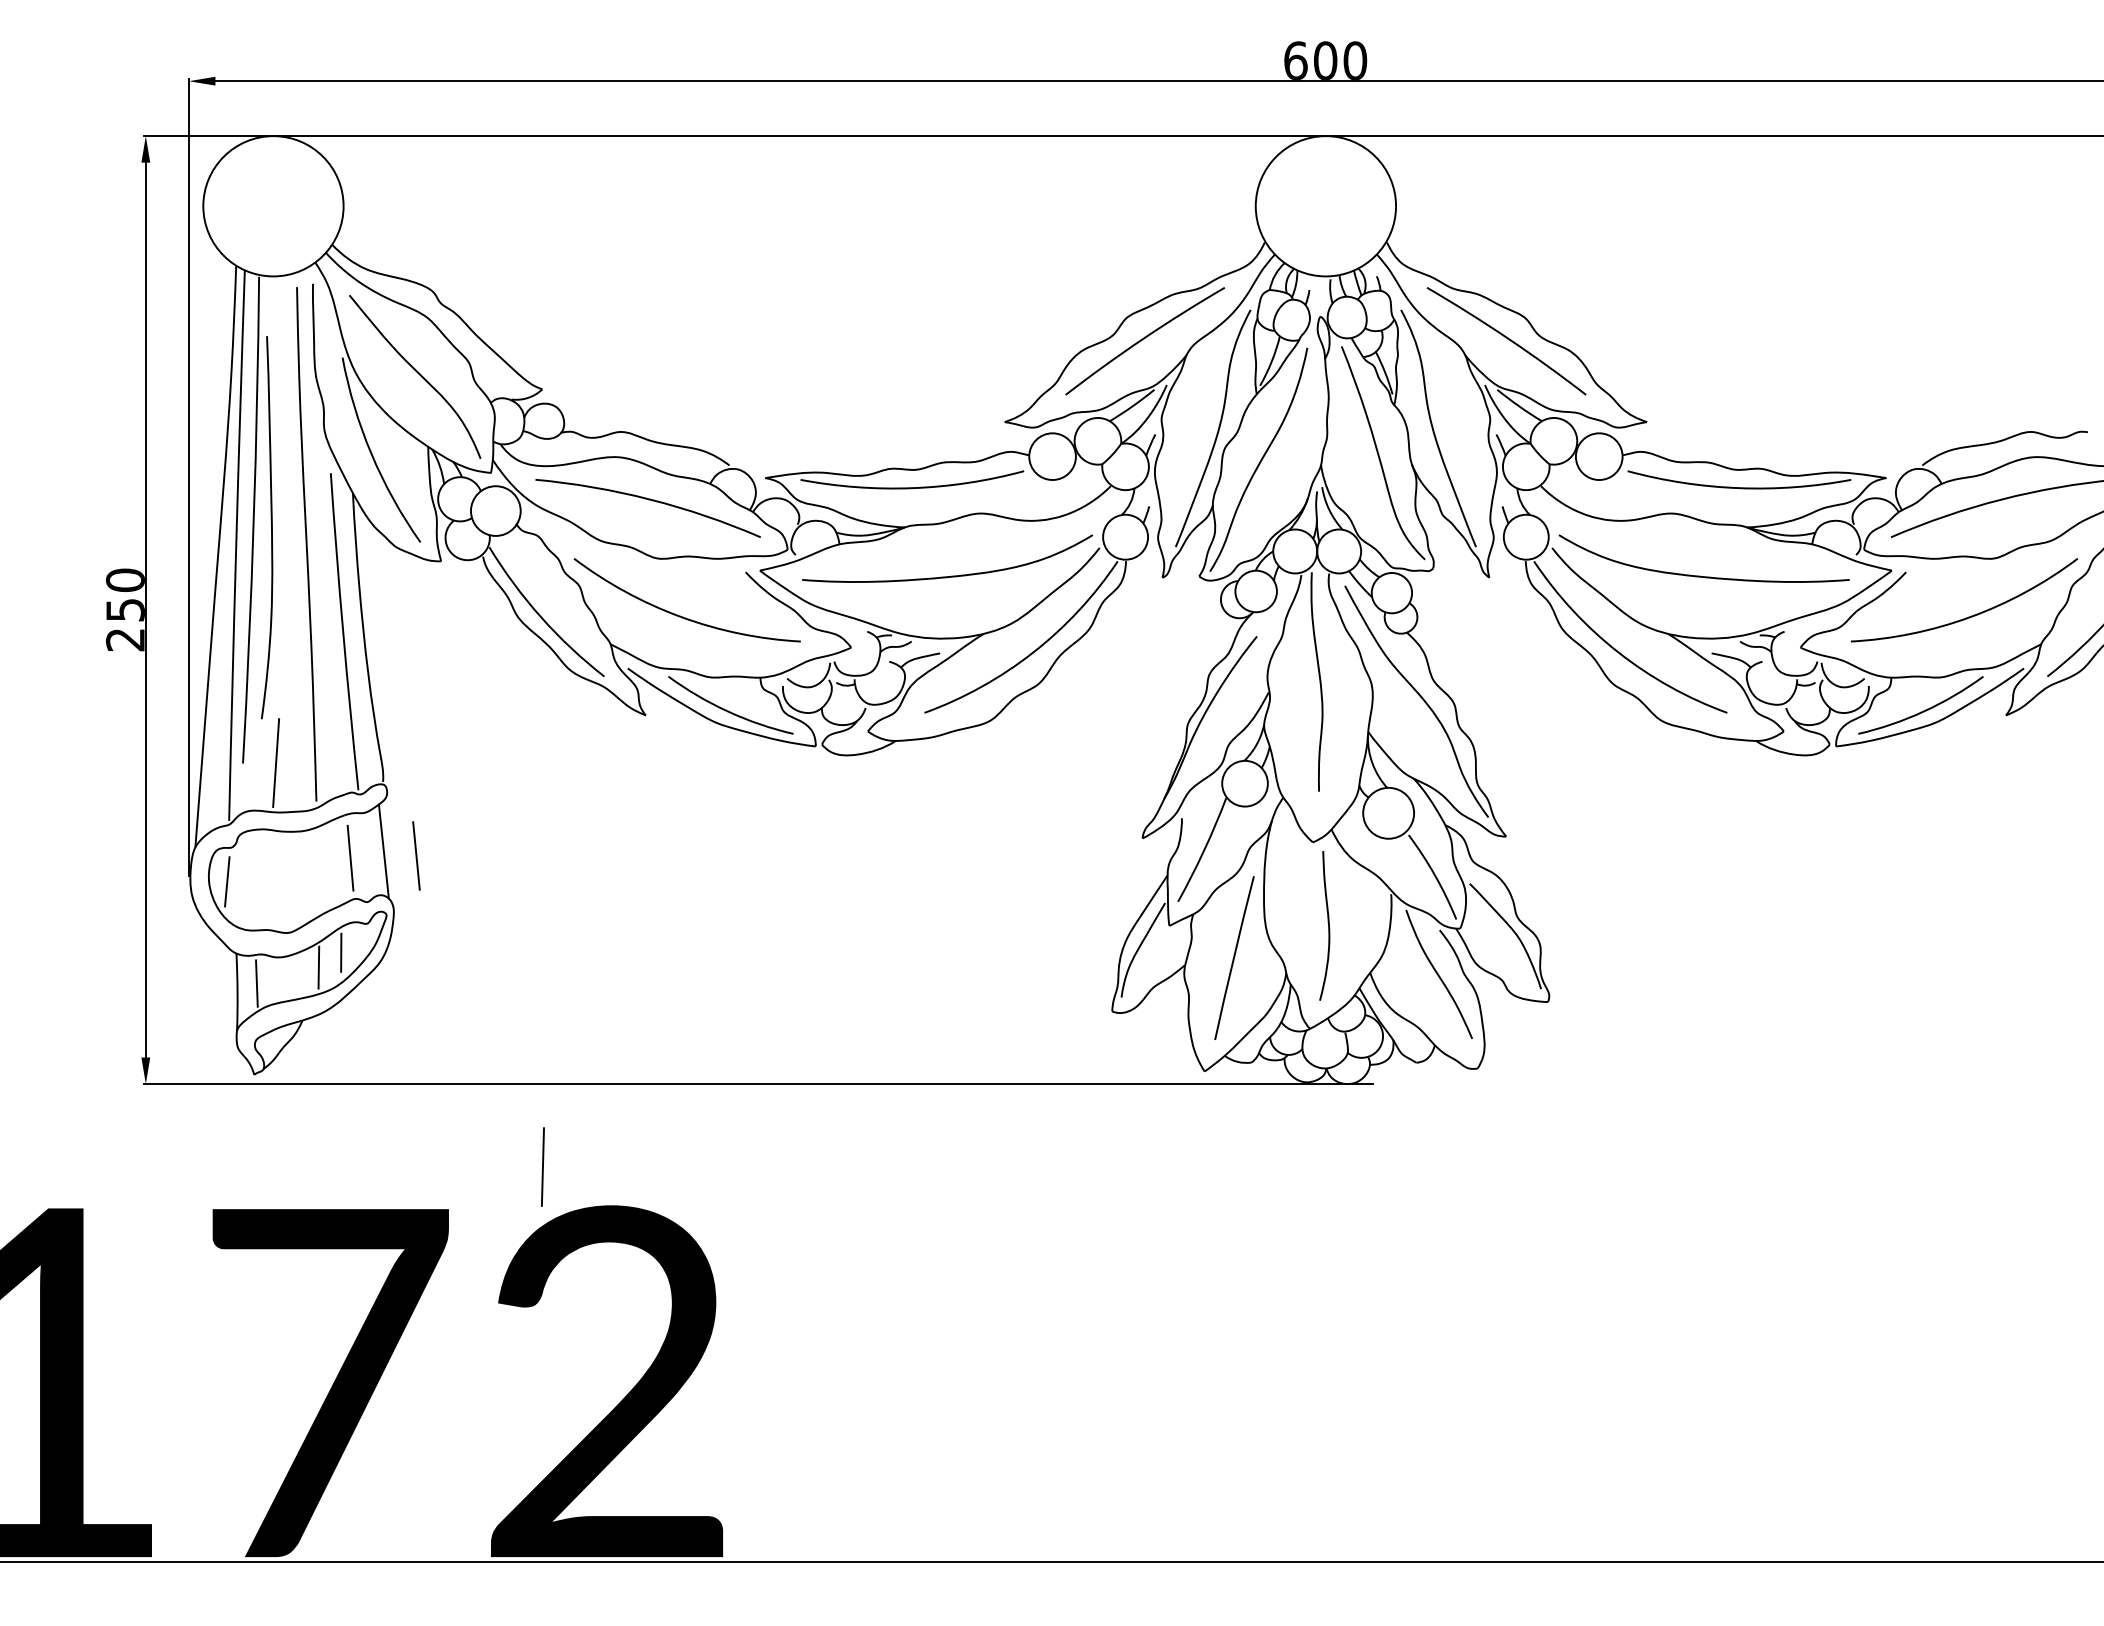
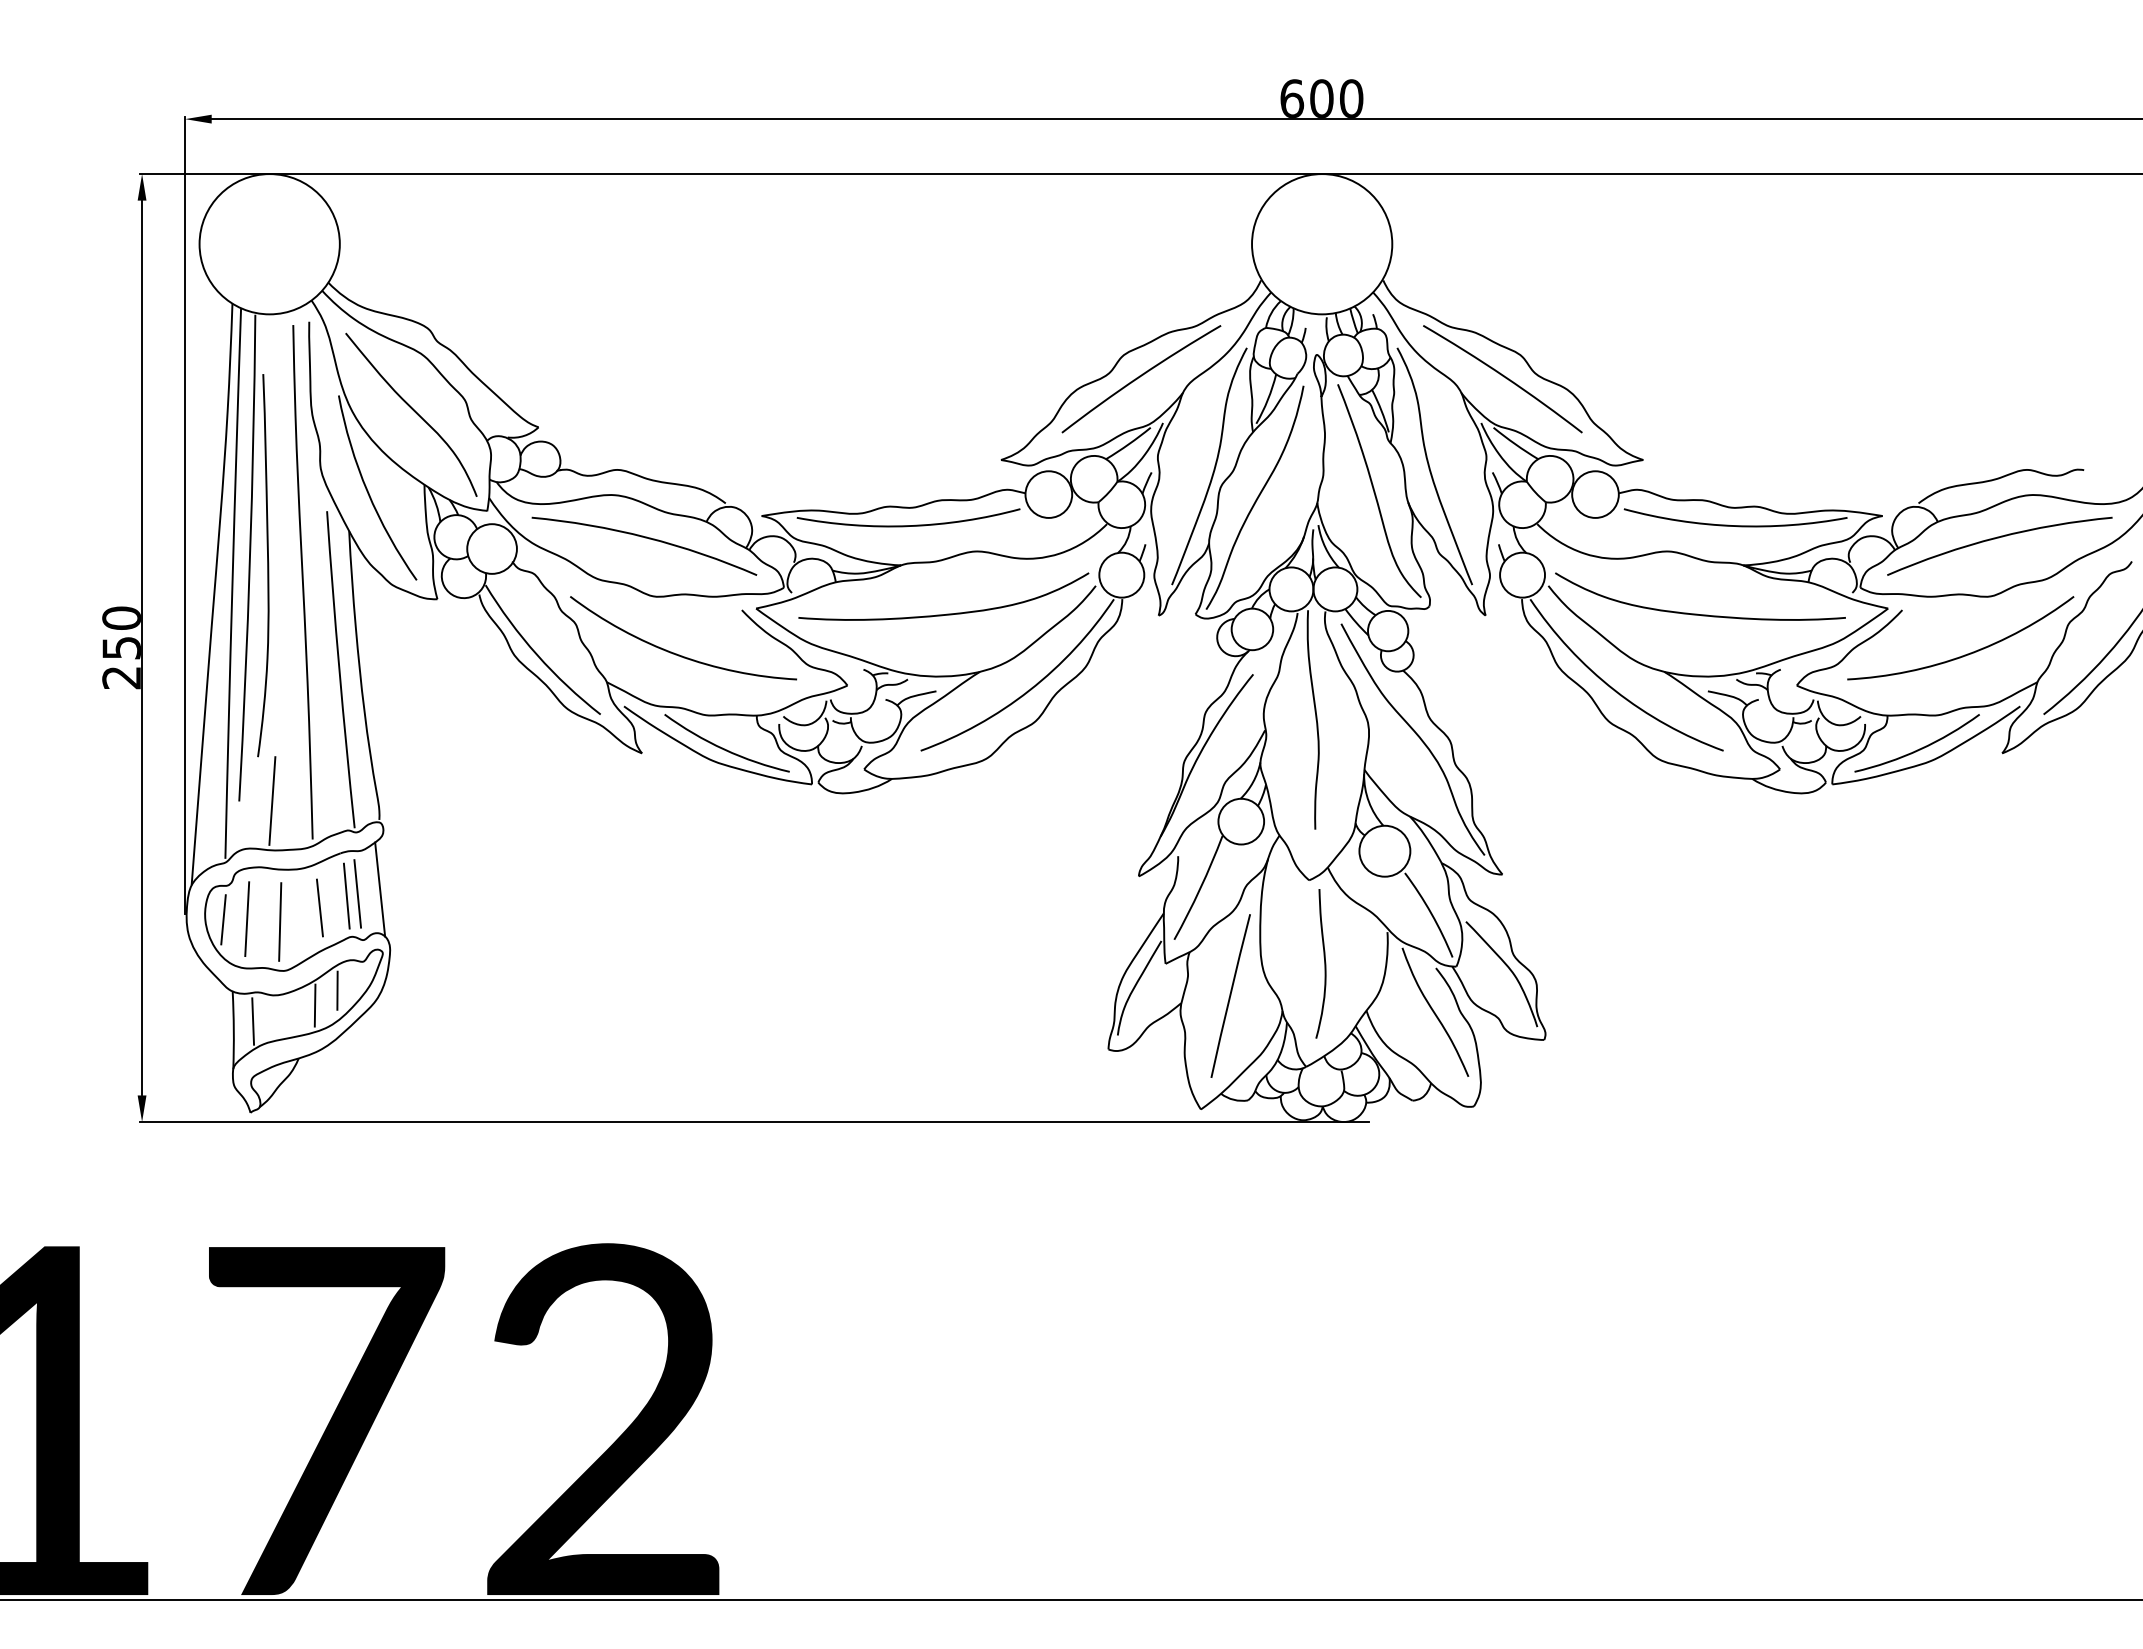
line: (416, 855) -> (357, 893), moved
line: (323, 869) -> (319, 907), added
line: (251, 880) -> (247, 918), added
line: (543, 1166) -> (280, 921), moved

